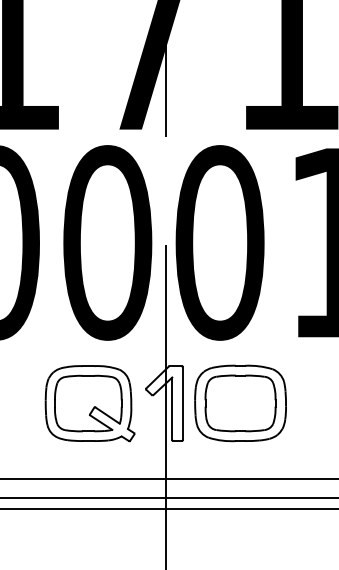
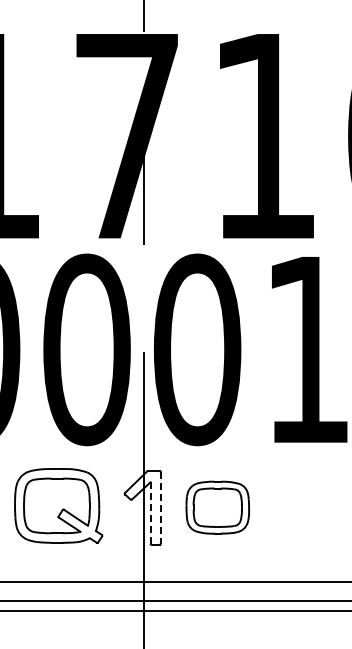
part: (89, 403) -> (58, 505), moved
line: (182, 403) -> (160, 507), solid -> dashed
part: (240, 403) -> (217, 507), size x0.7
line: (172, 409) -> (150, 513), solid -> dashed

